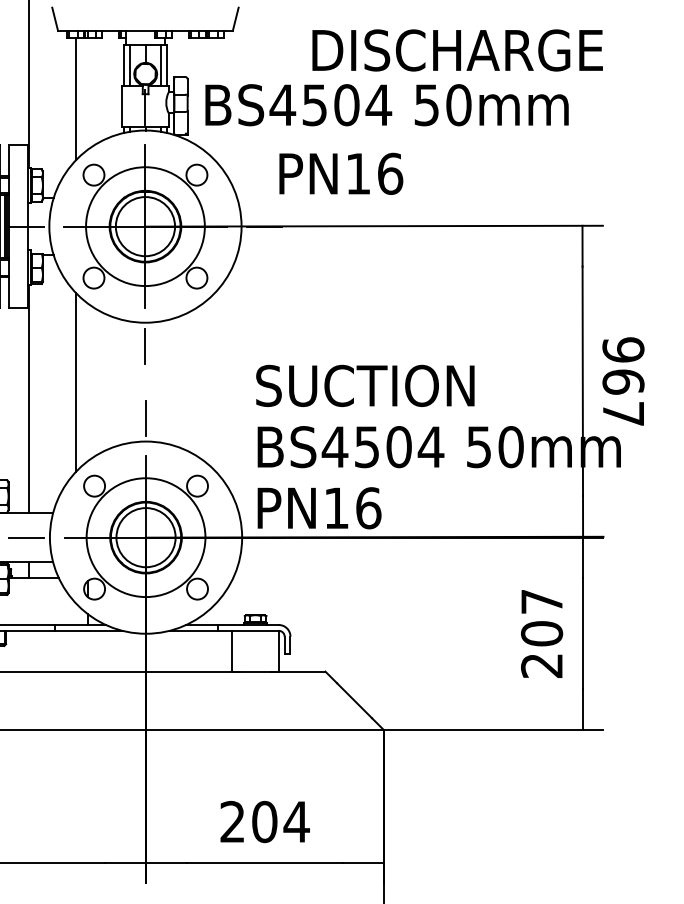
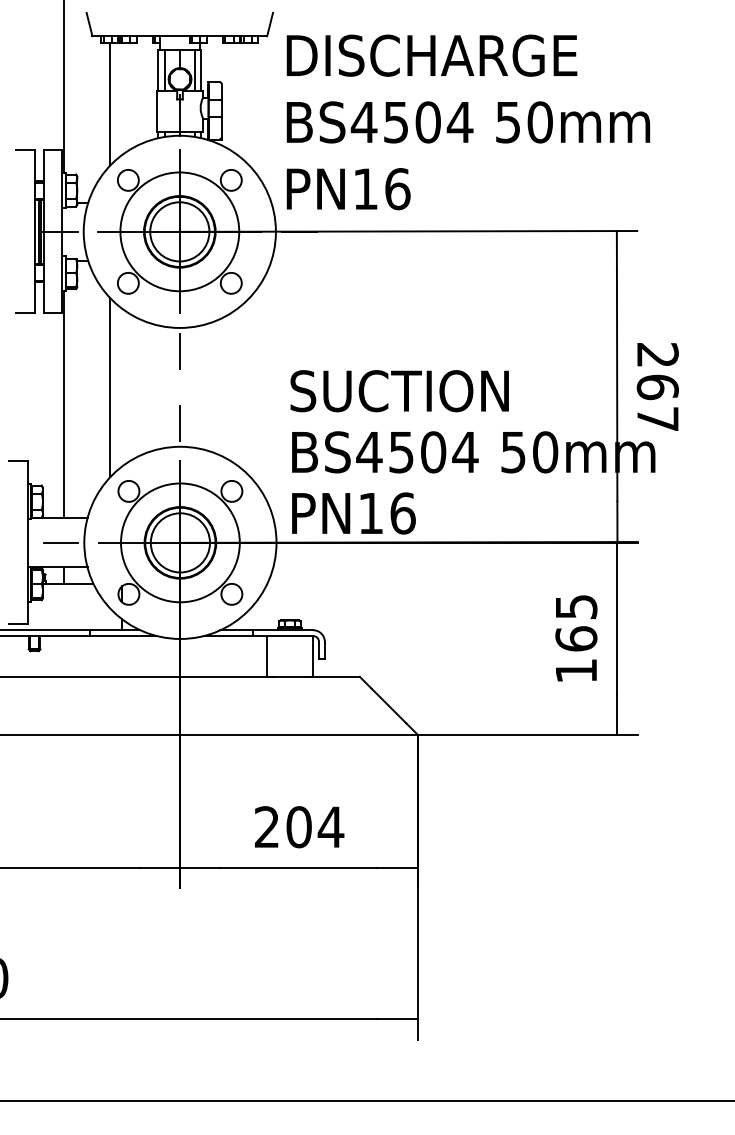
text: (457, 50) -> (431, 55), moved
text: (387, 105) -> (468, 122), moved
text: (341, 174) -> (348, 189), moved
text: (623, 349) -> (657, 354), 967 -> 267
text: (542, 634) -> (576, 639), 207 -> 165

